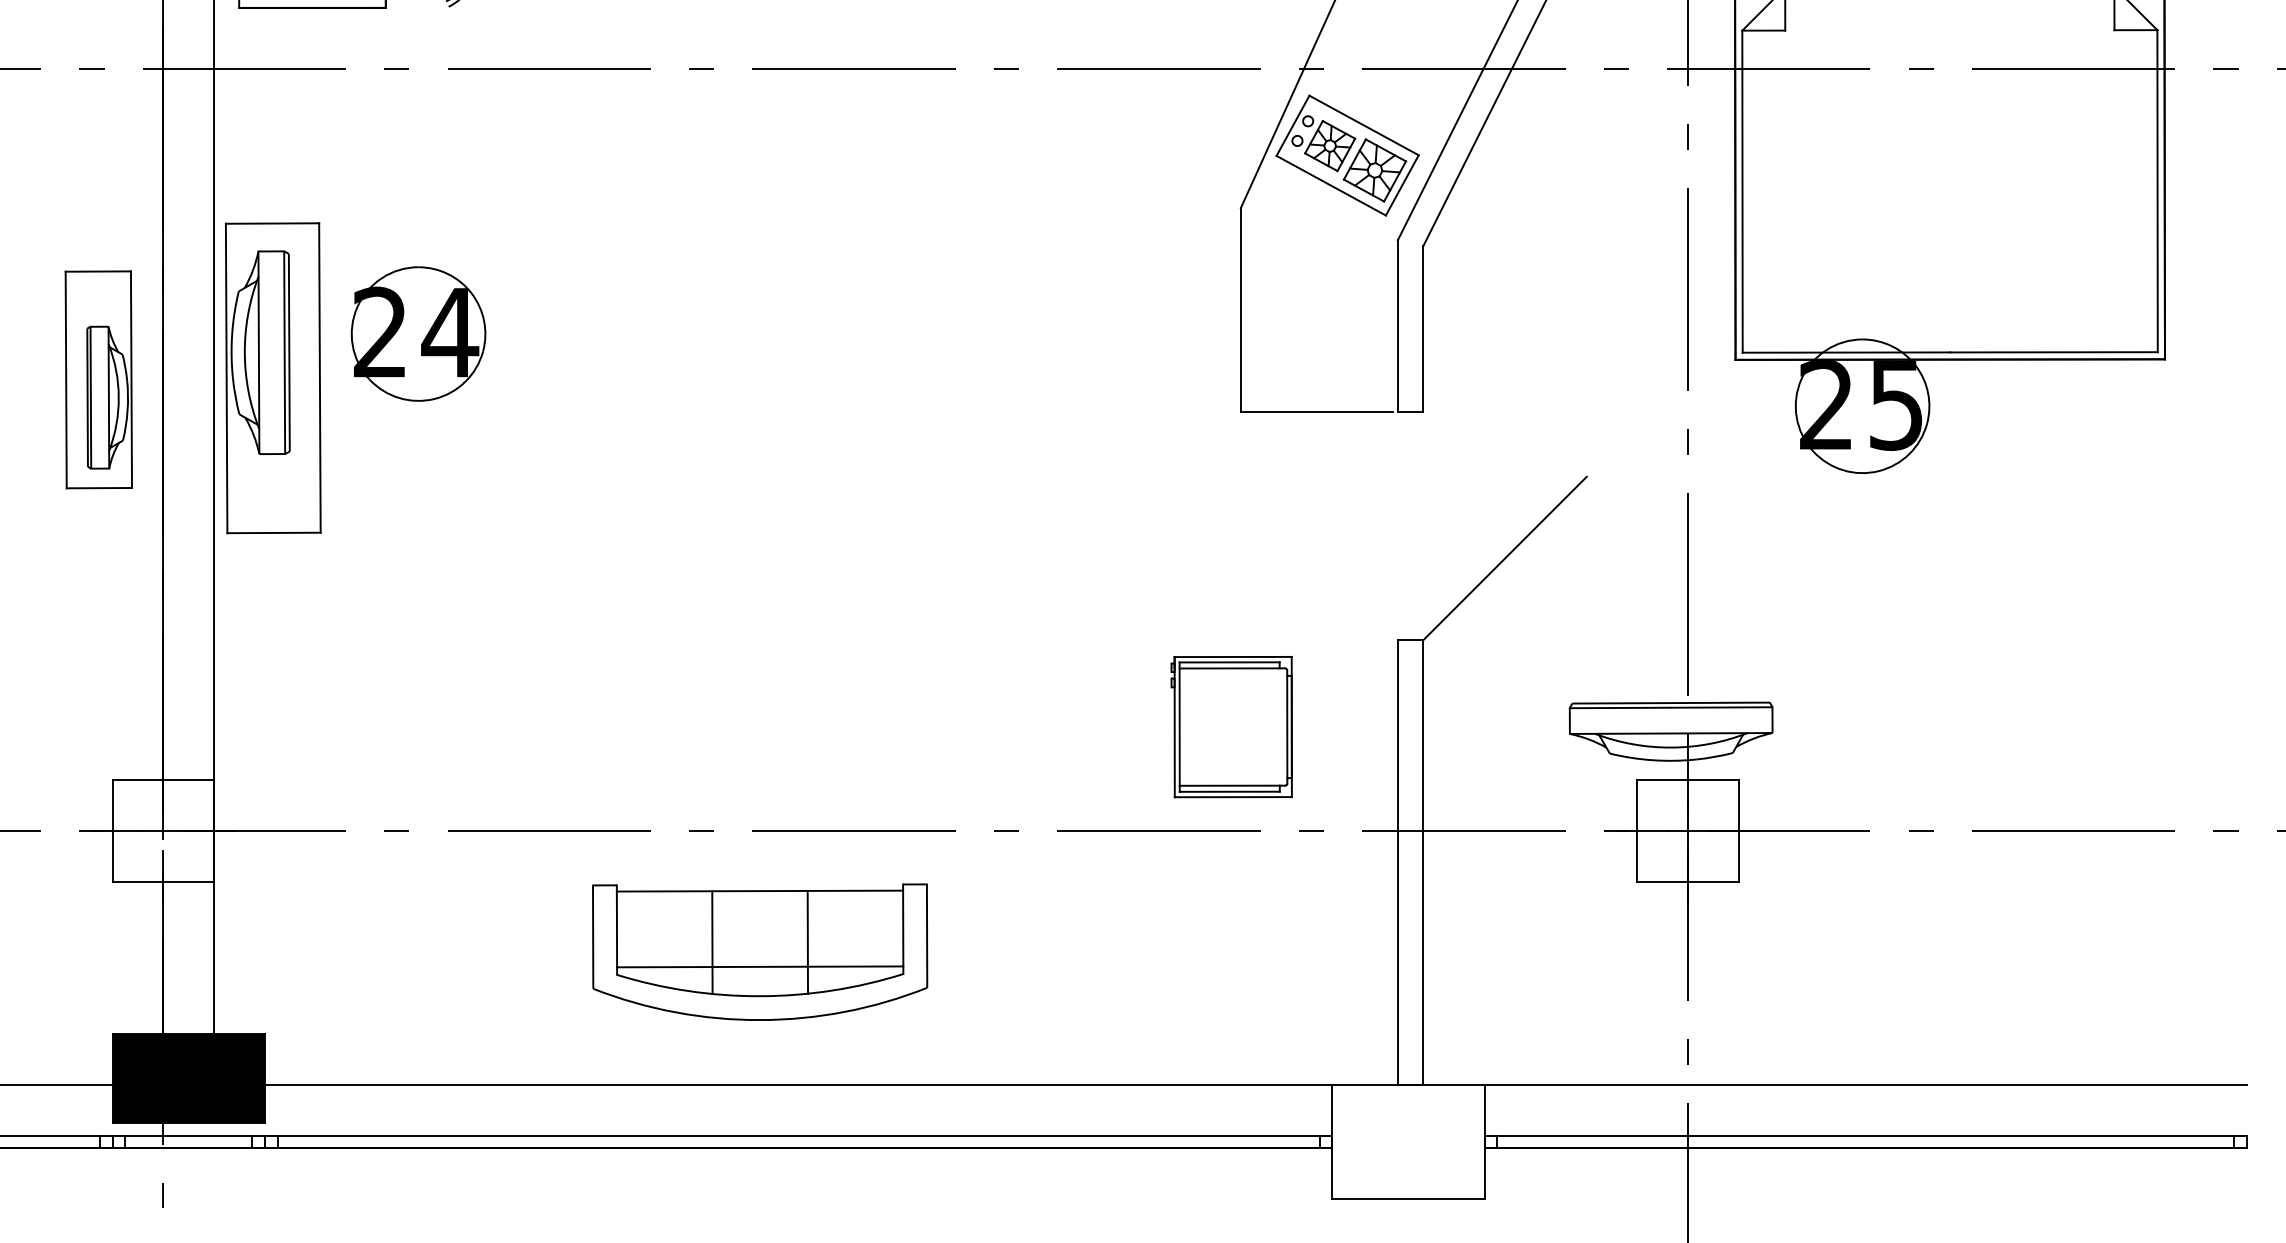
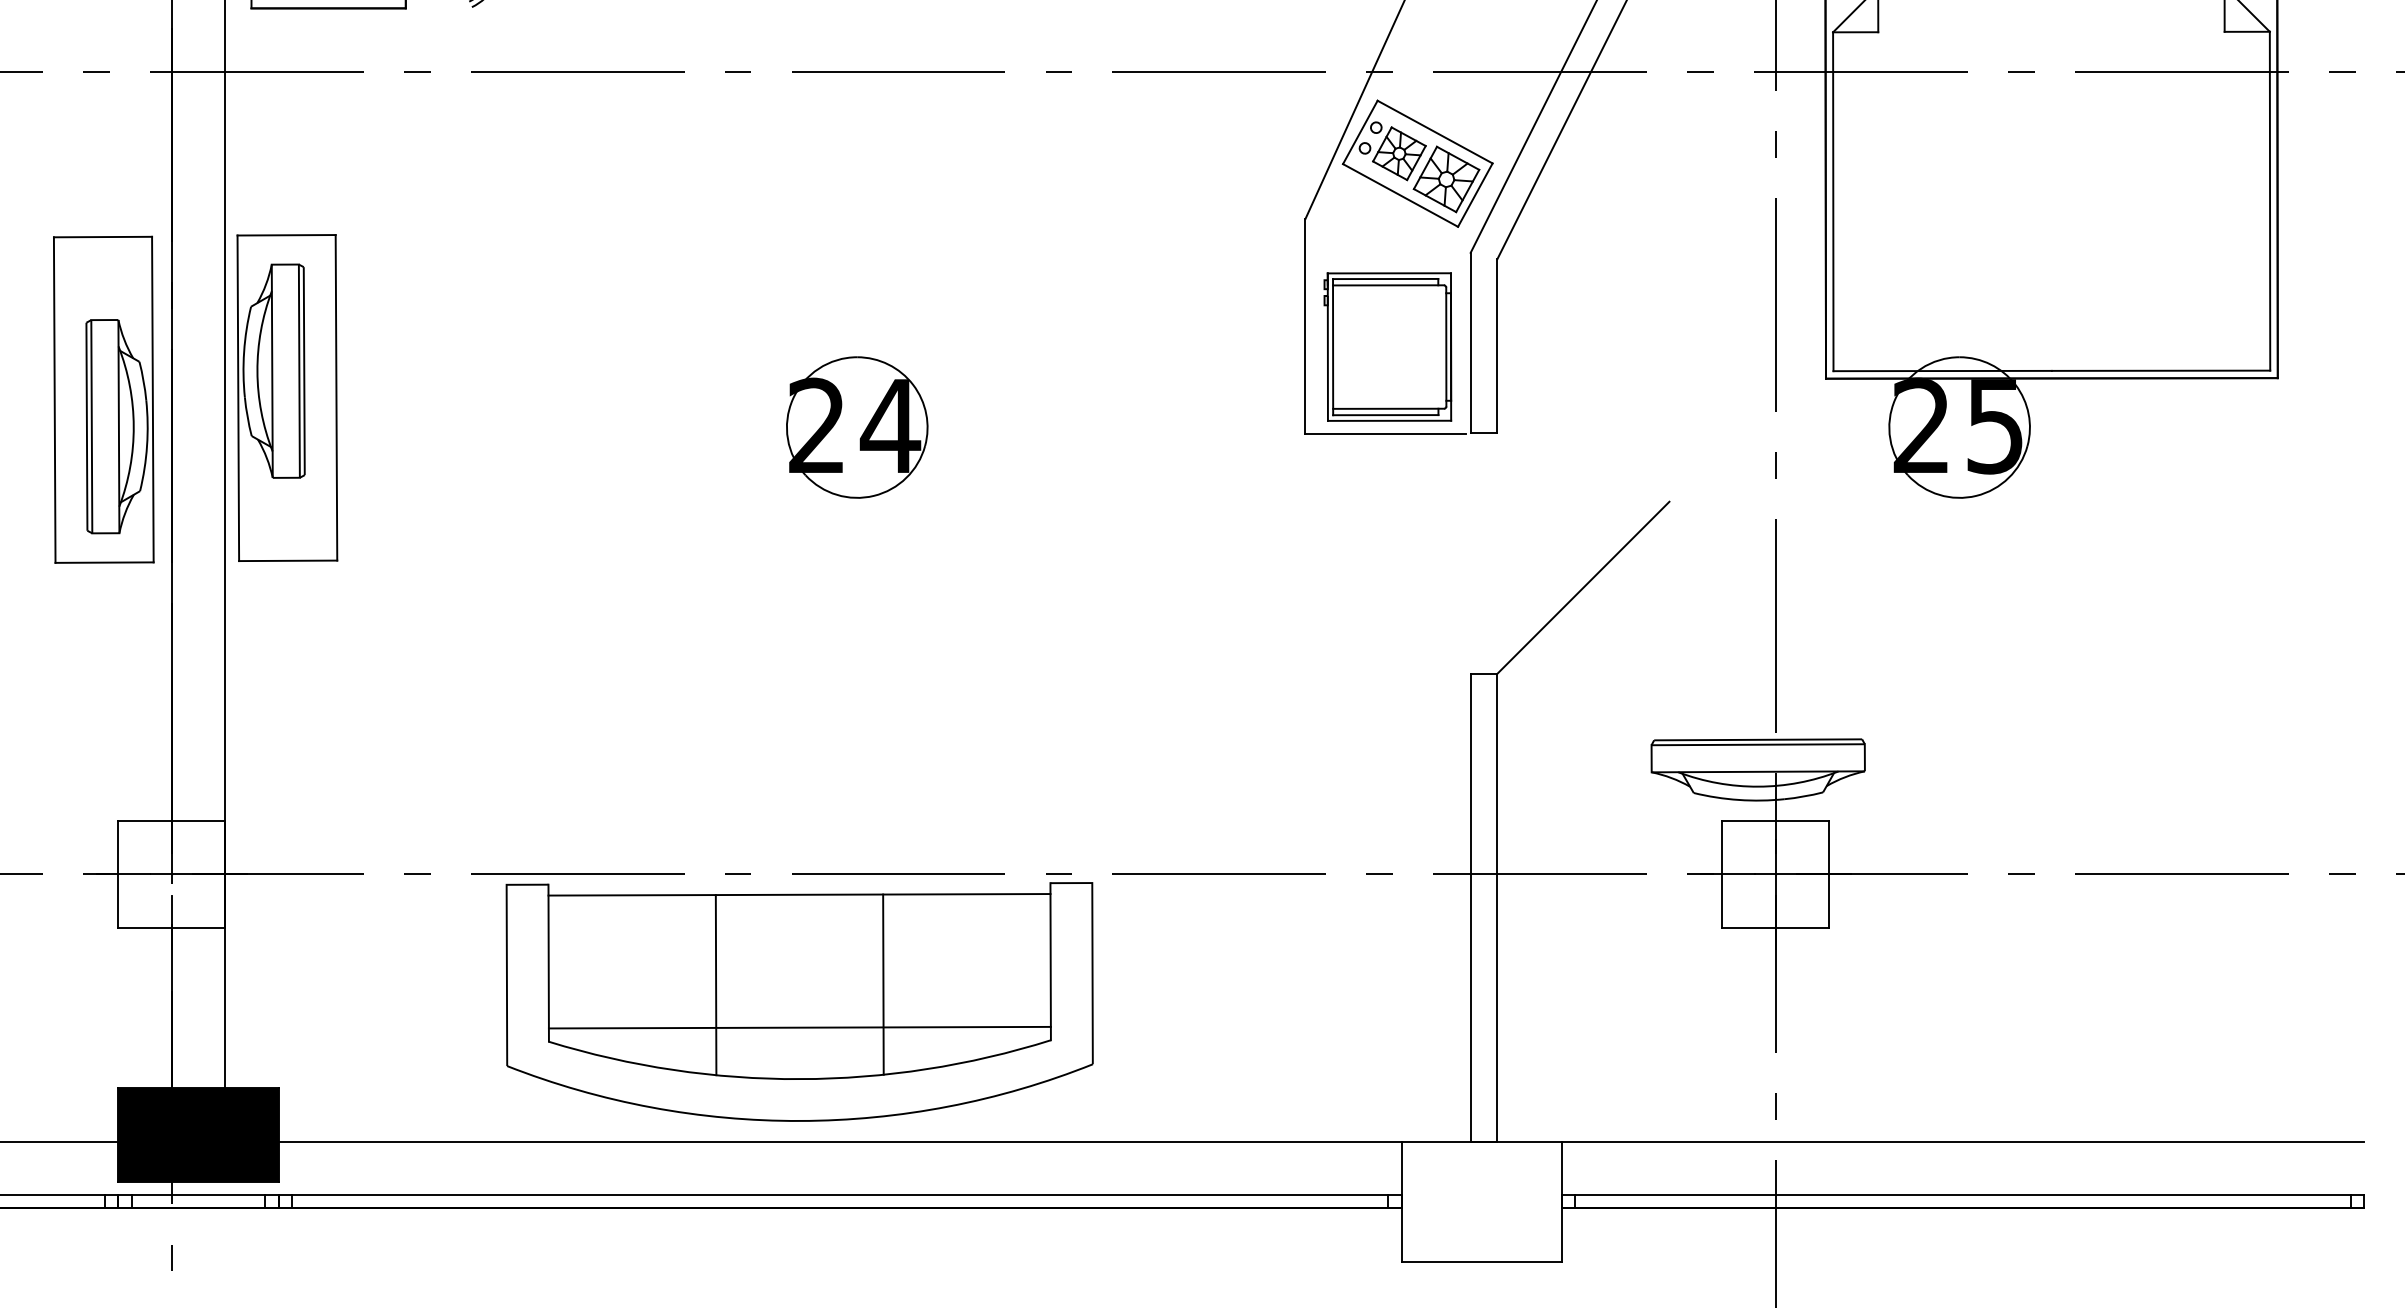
part: (418, 334) -> (857, 427), moved
part: (98, 379) -> (103, 399), size x1.43
part: (1231, 726) -> (1387, 346), moved
part: (759, 951) -> (799, 1001), size x1.67

